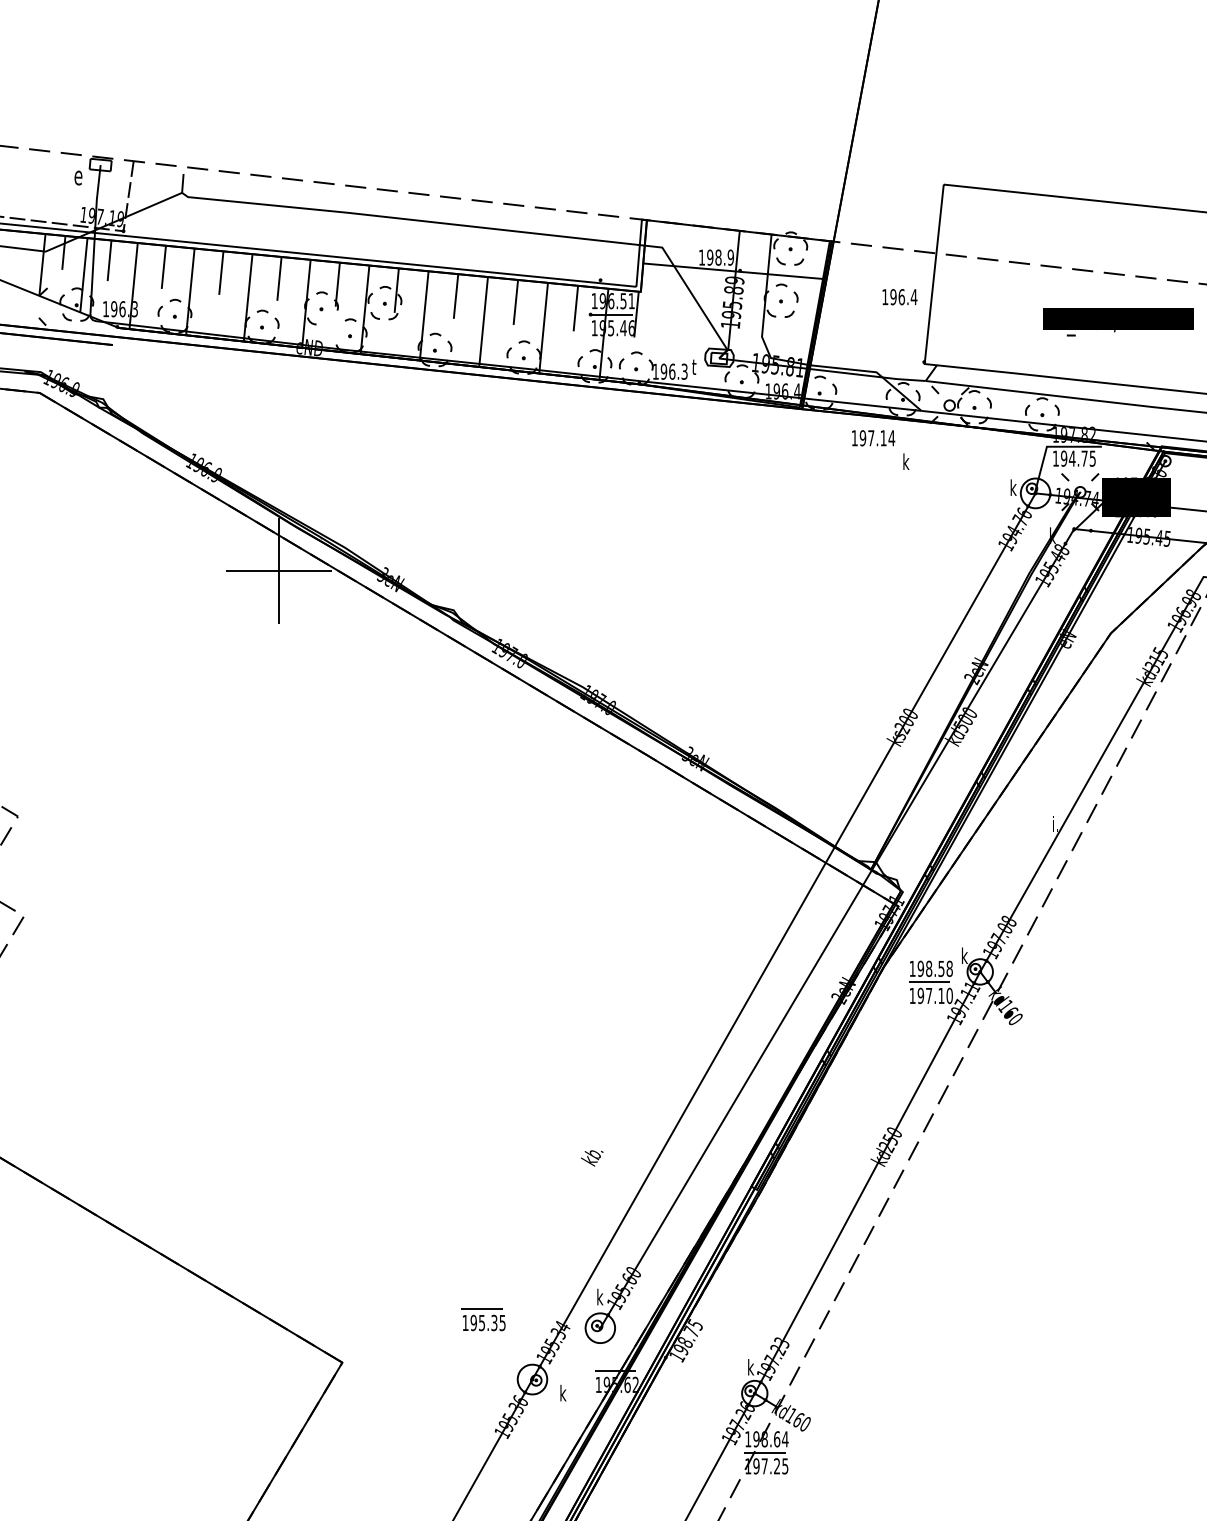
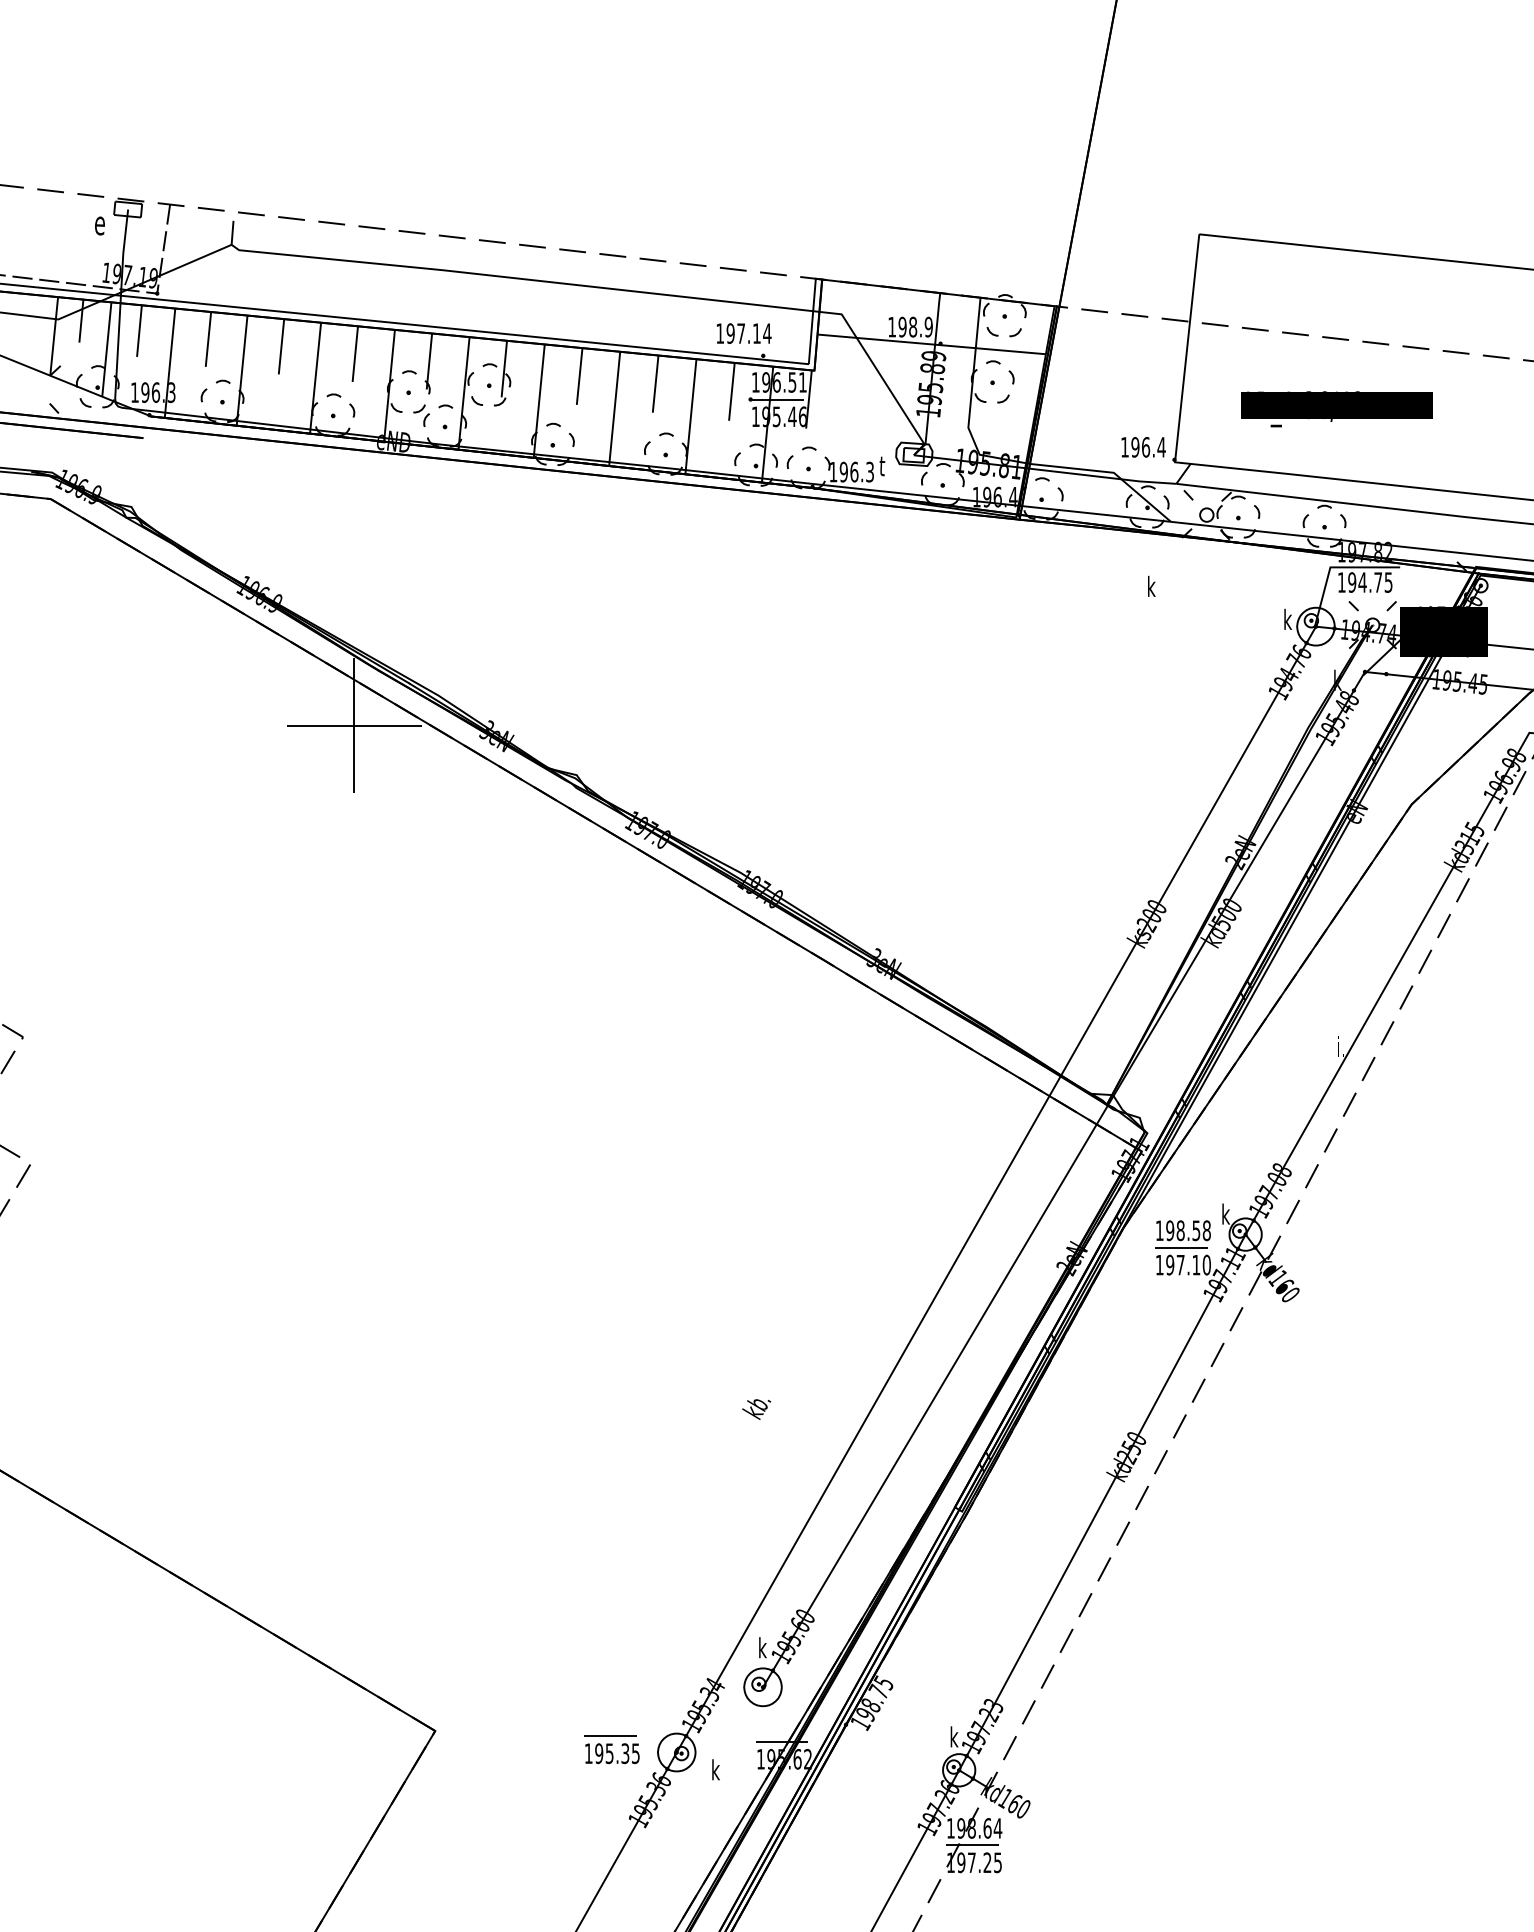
text: (899, 297) -> (1143, 447), moved
text: (1118, 322) -> (1336, 409), moved
part: (331, 327) -> (421, 415), added
text: (873, 438) -> (743, 333), moved
text: (592, 1158) -> (756, 1409), moved
part: (483, 1319) -> (611, 1749), moved

